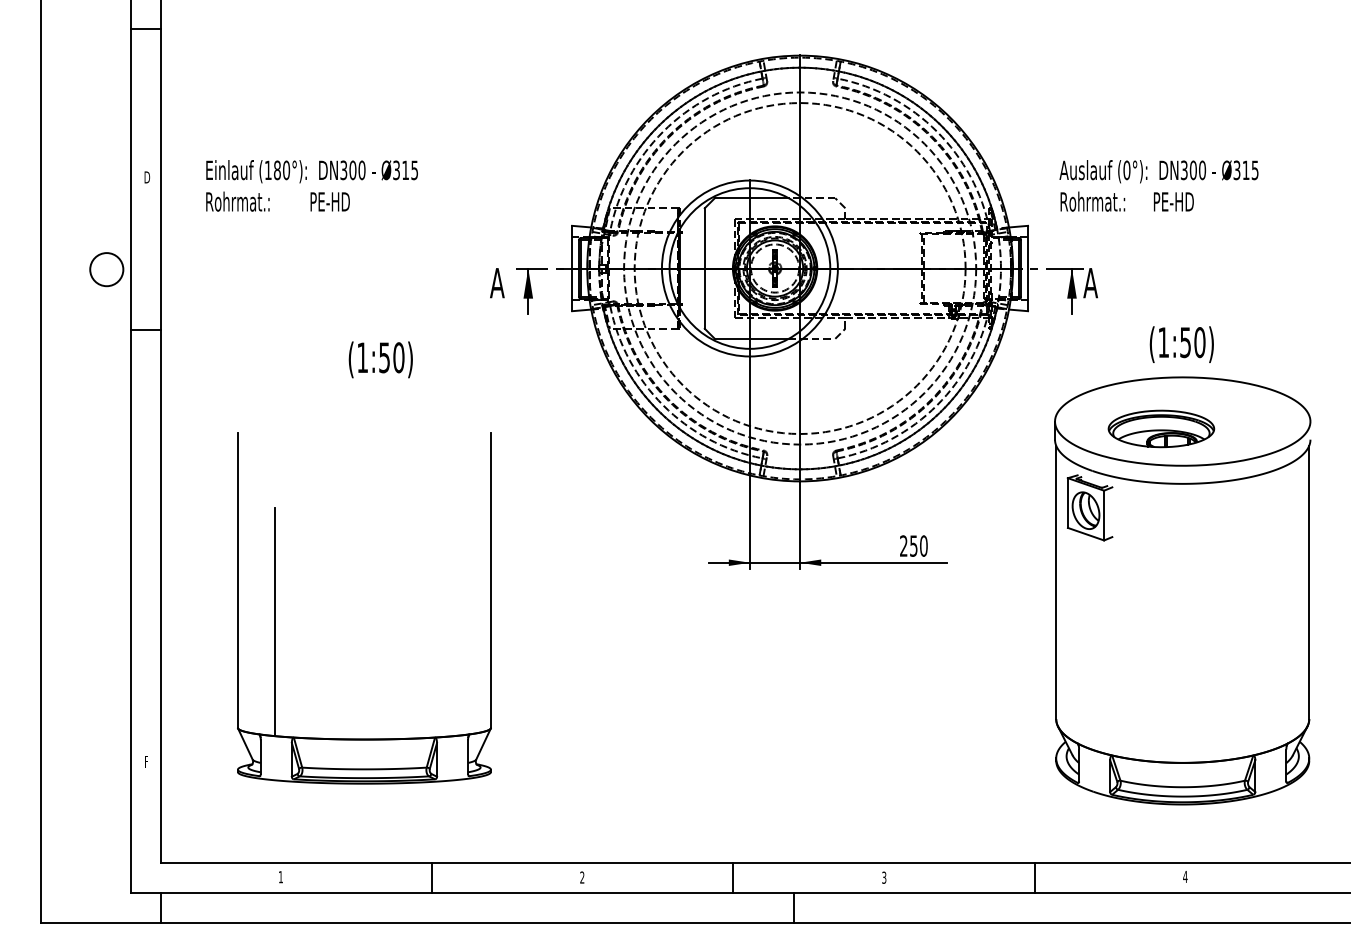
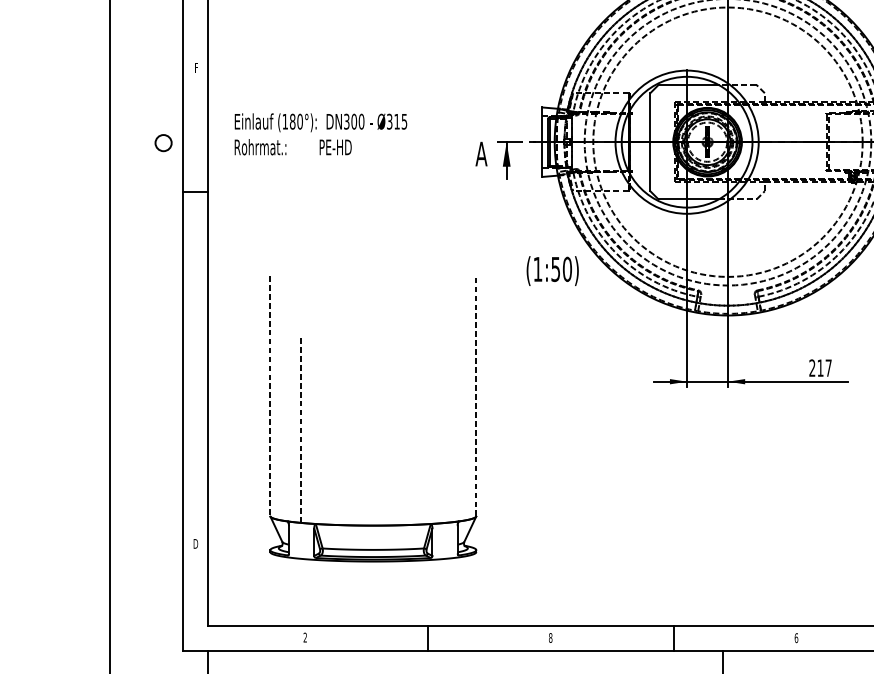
text: (147, 177) -> (196, 68), D -> F
text: (311, 185) -> (320, 134), moved
circle: (106, 269) -> (163, 143), size x0.6
text: (380, 359) -> (552, 270), moved
text: (918, 545) -> (824, 367), 250 -> 217
line: (237, 580) -> (269, 396), solid -> dashed
line: (490, 580) -> (475, 396), solid -> dashed
line: (274, 621) -> (300, 429), solid -> dashed
text: (146, 761) -> (195, 543), F -> D
text: (280, 876) -> (305, 637), 1 -> 2
text: (582, 877) -> (550, 637), 2 -> 8
text: (884, 877) -> (796, 637), 3 -> 6

